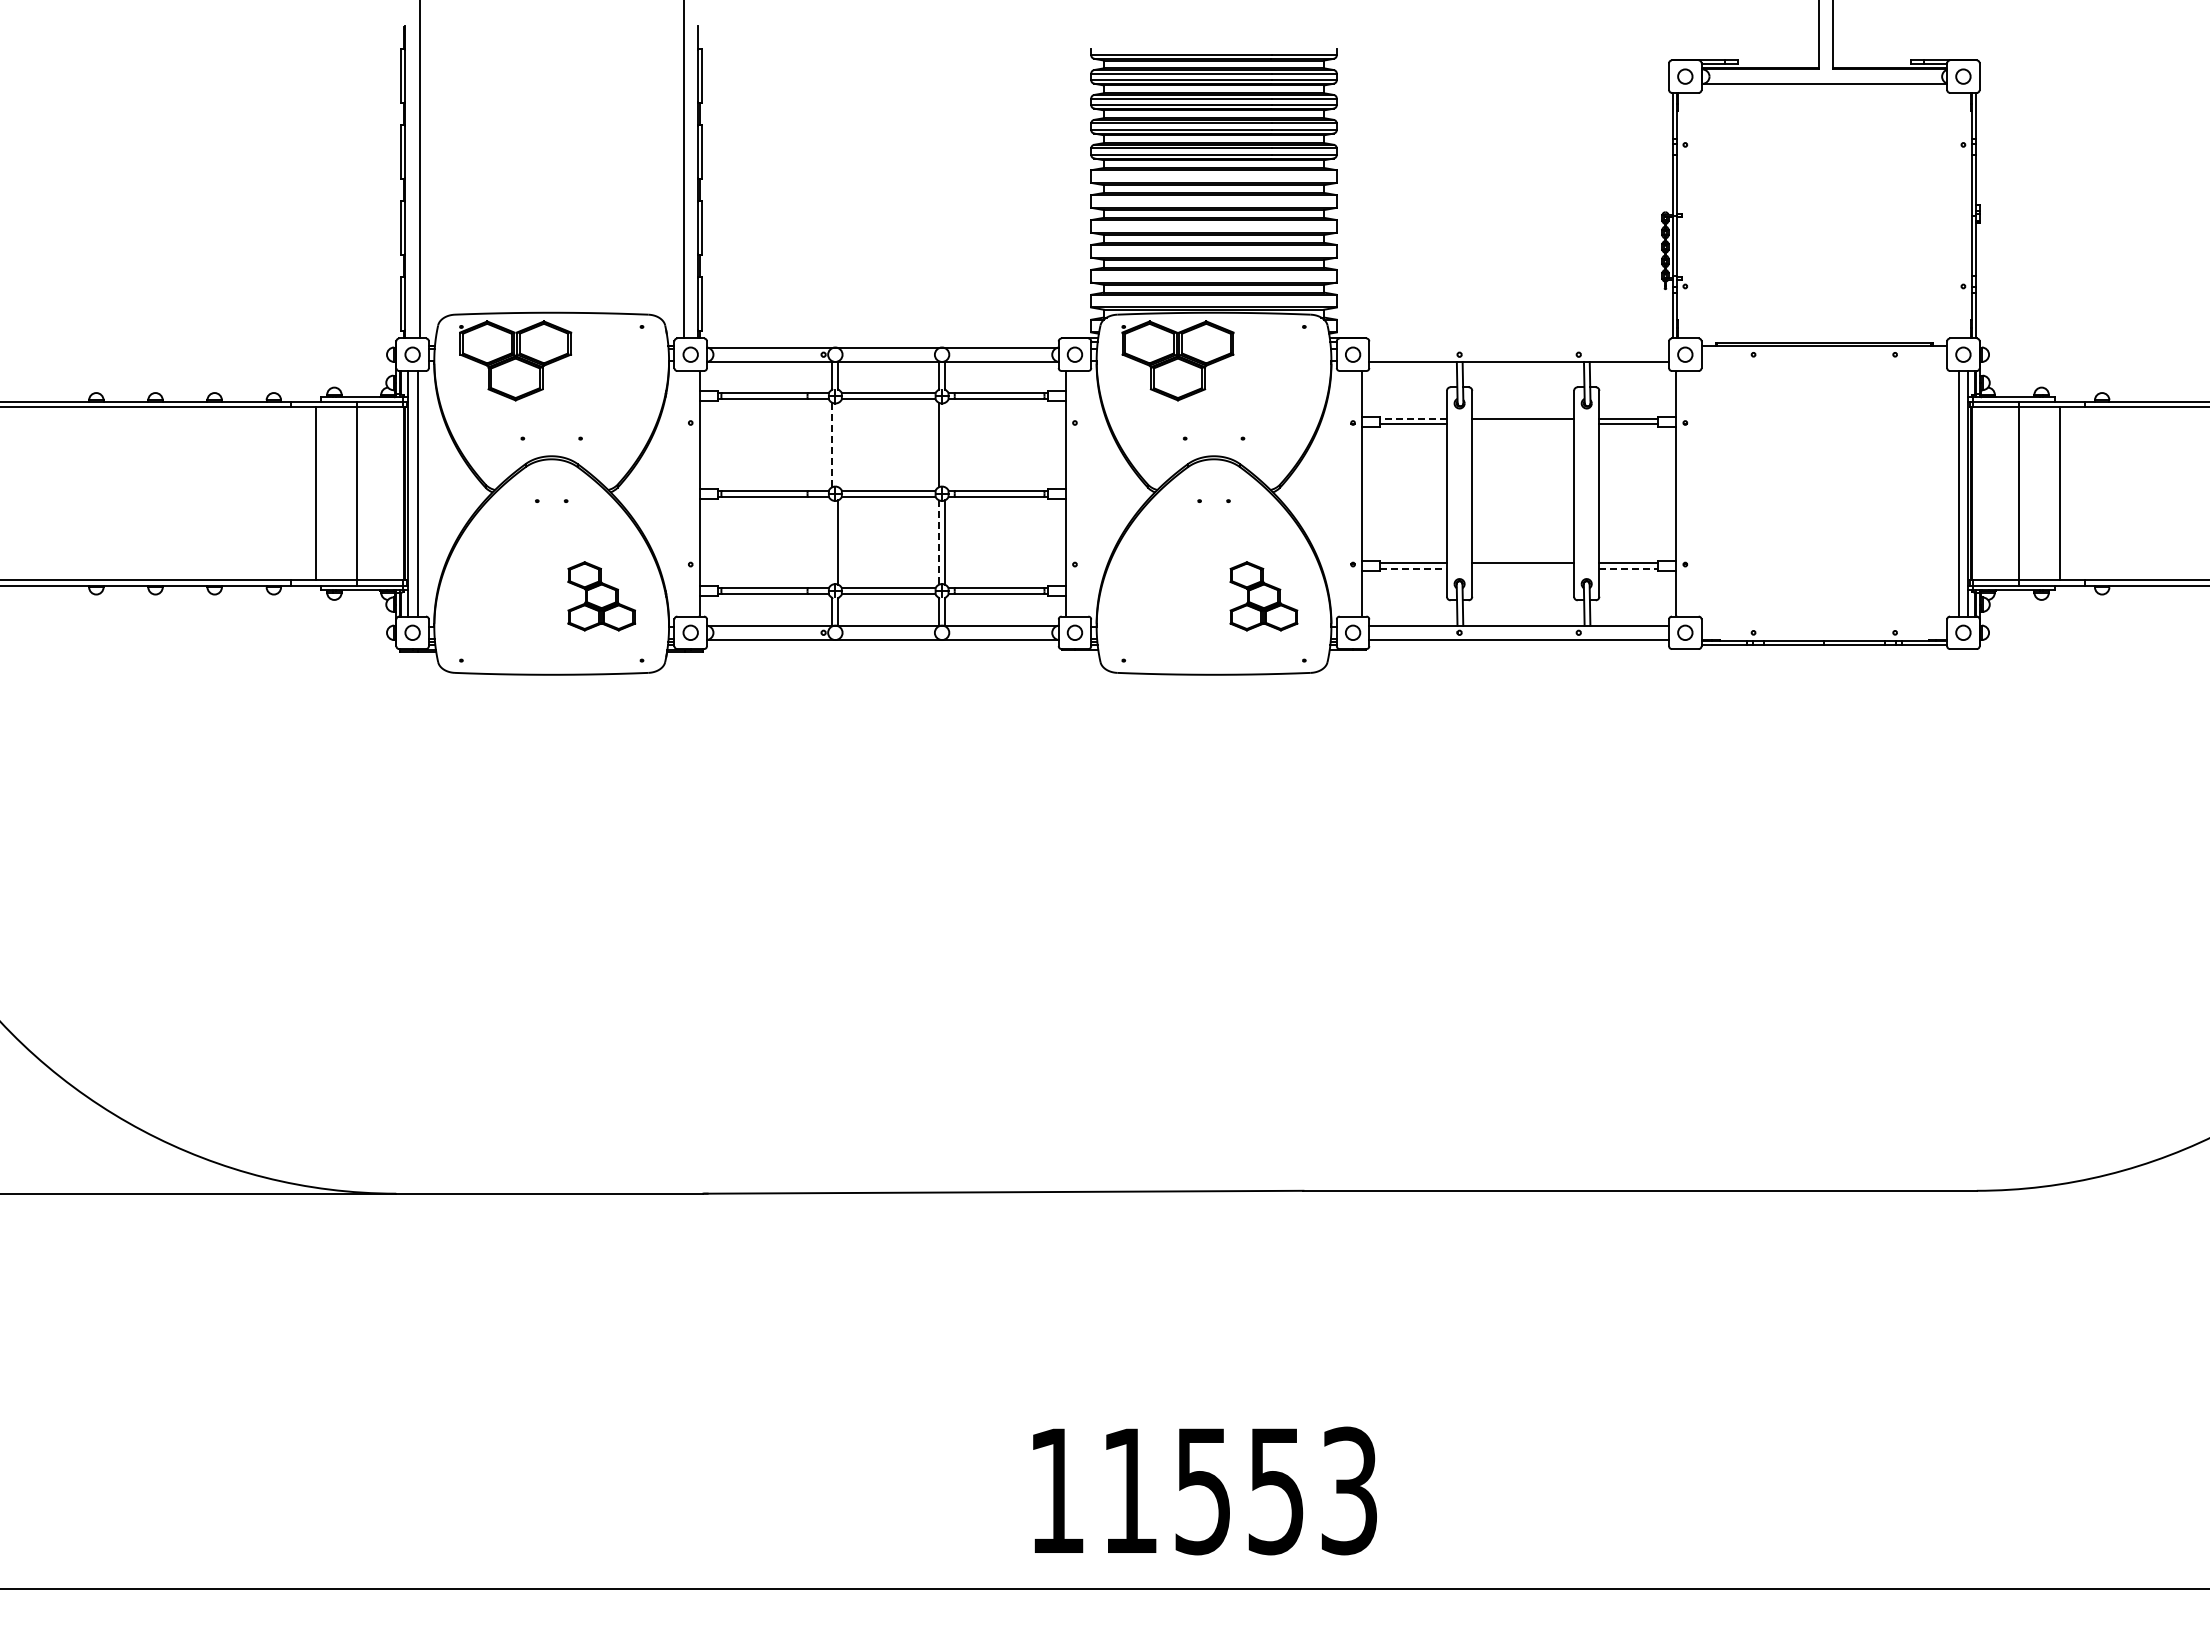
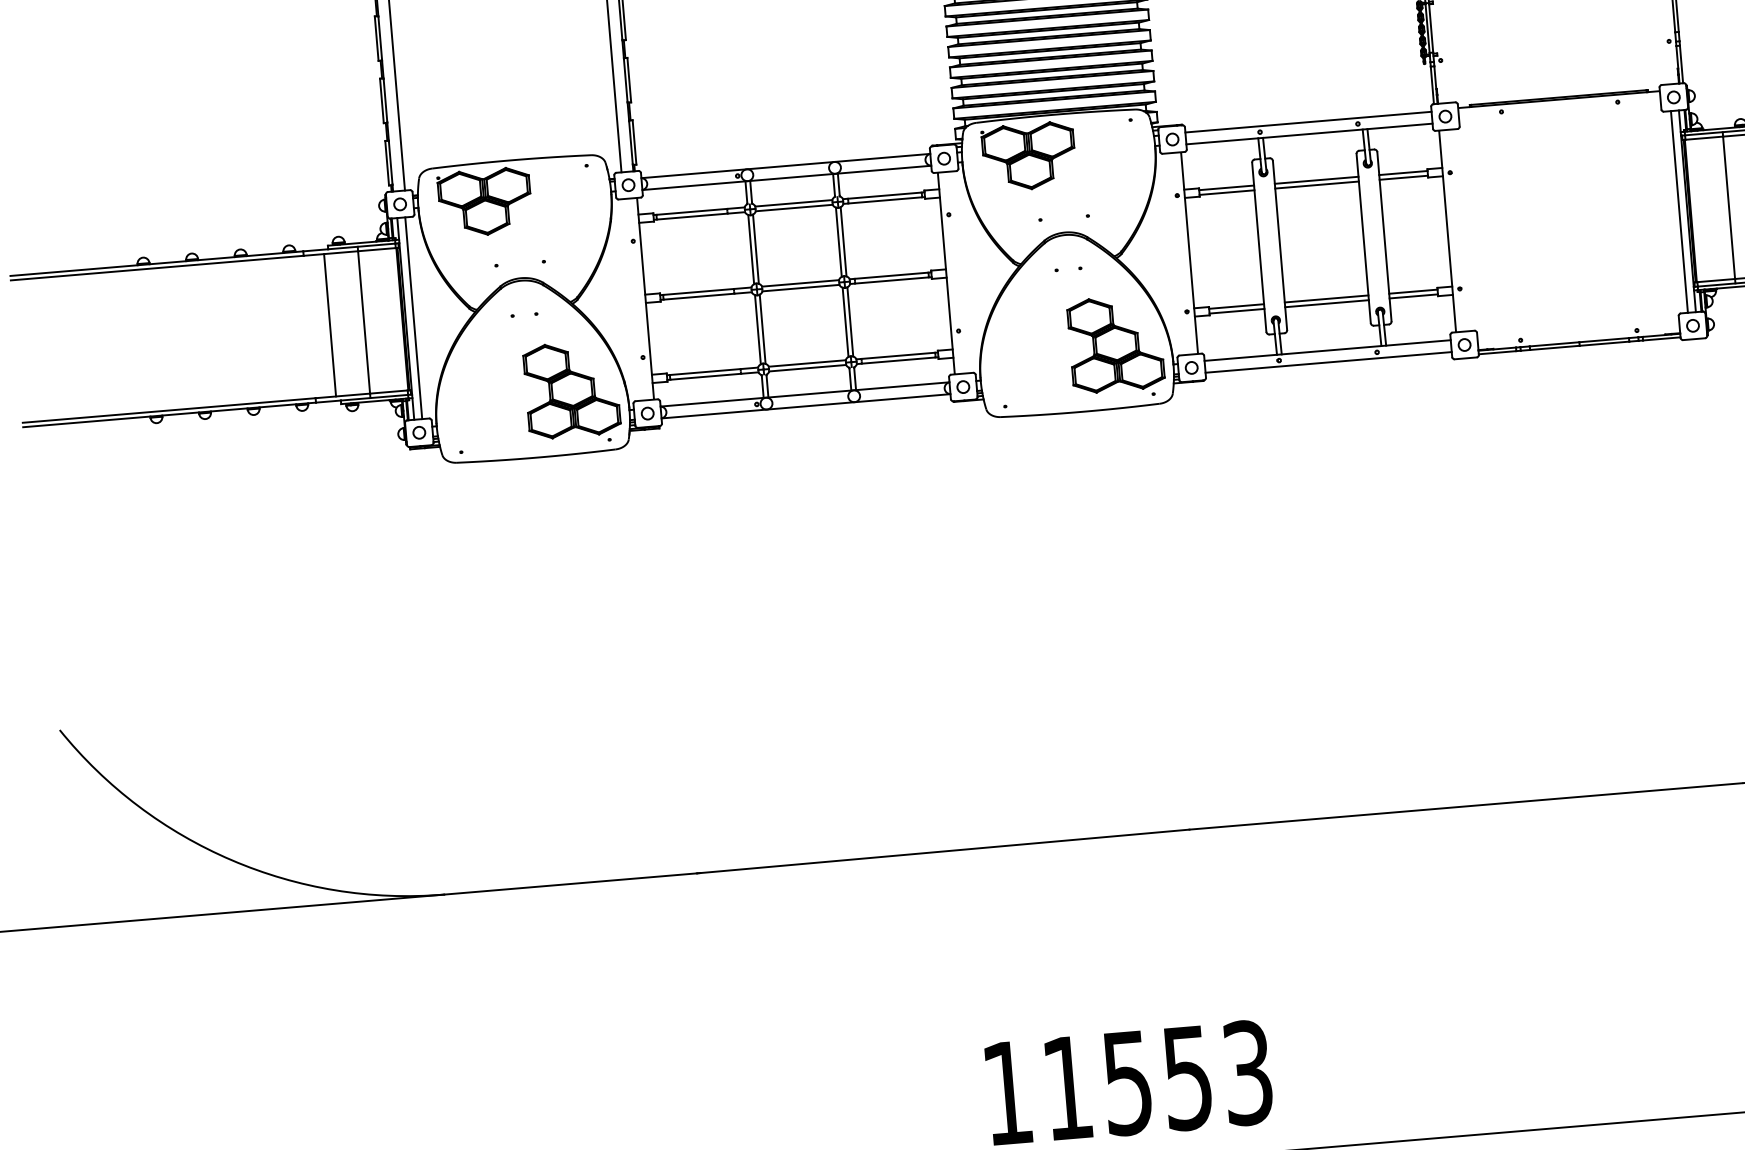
line: (1519, 347) -> (1308, 122), added
line: (1413, 418) -> (1226, 187), dashed -> solid
line: (1523, 424) -> (1317, 185), added
line: (838, 444) -> (756, 248), added
line: (944, 444) -> (843, 241), added
line: (832, 445) -> (751, 249), dashed -> solid
line: (832, 542) -> (757, 329), added
line: (939, 543) -> (845, 323), dashed -> solid
line: (1414, 568) -> (1237, 310), dashed -> solid
line: (1523, 568) -> (1327, 303), added
line: (1629, 568) -> (1414, 296), dashed -> solid
part: (601, 596) -> (571, 389), size x1.67
part: (1263, 596) -> (1115, 344), size x1.67

